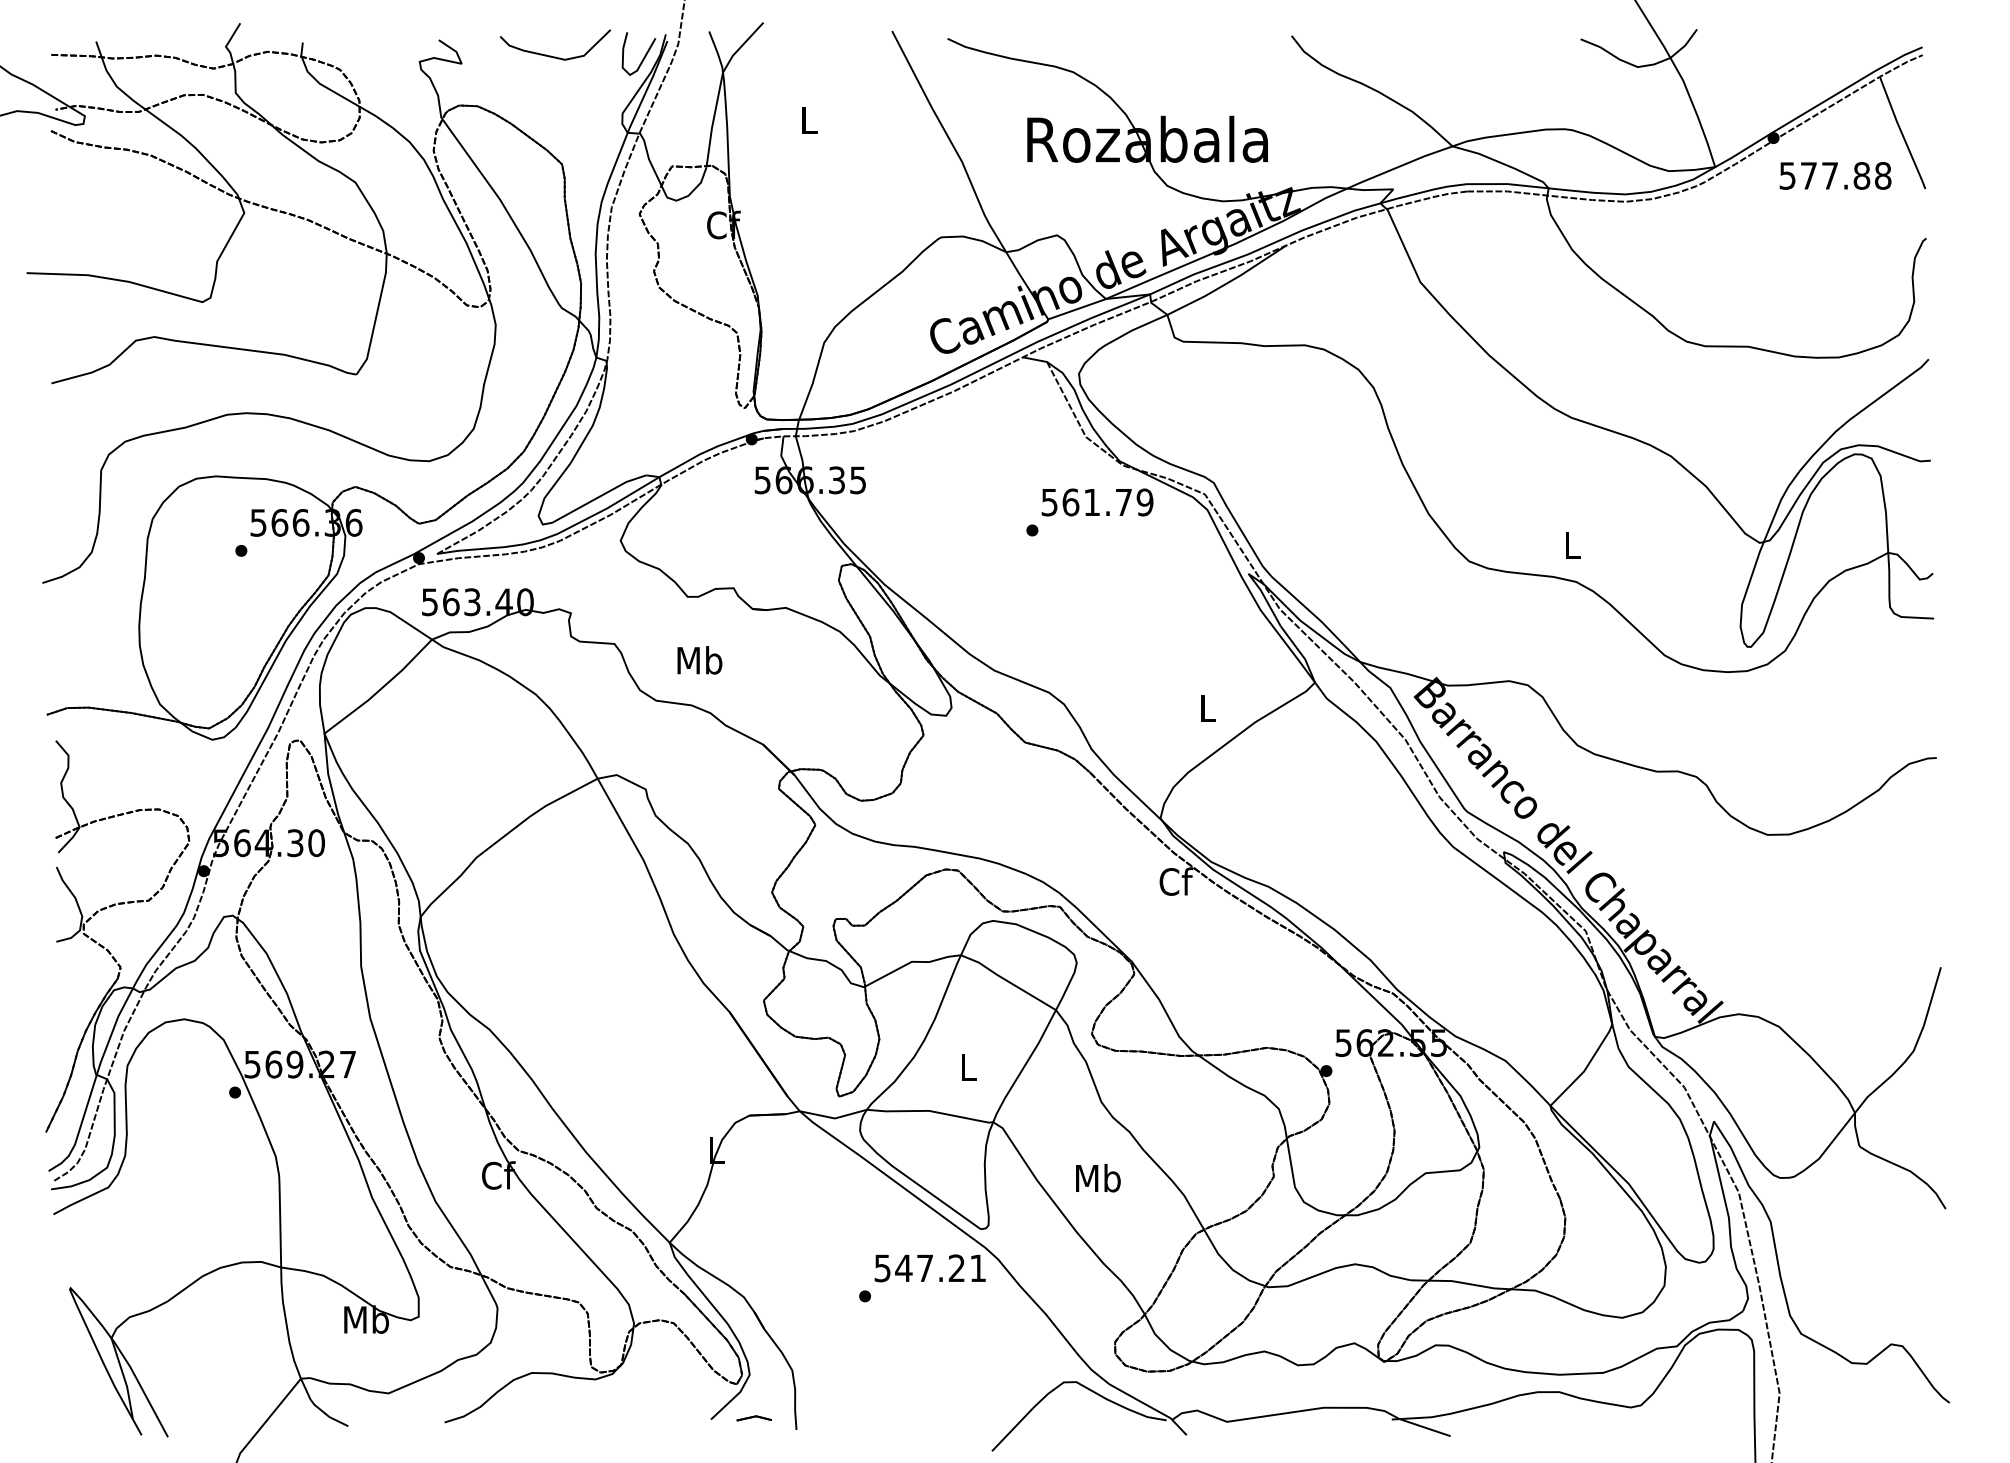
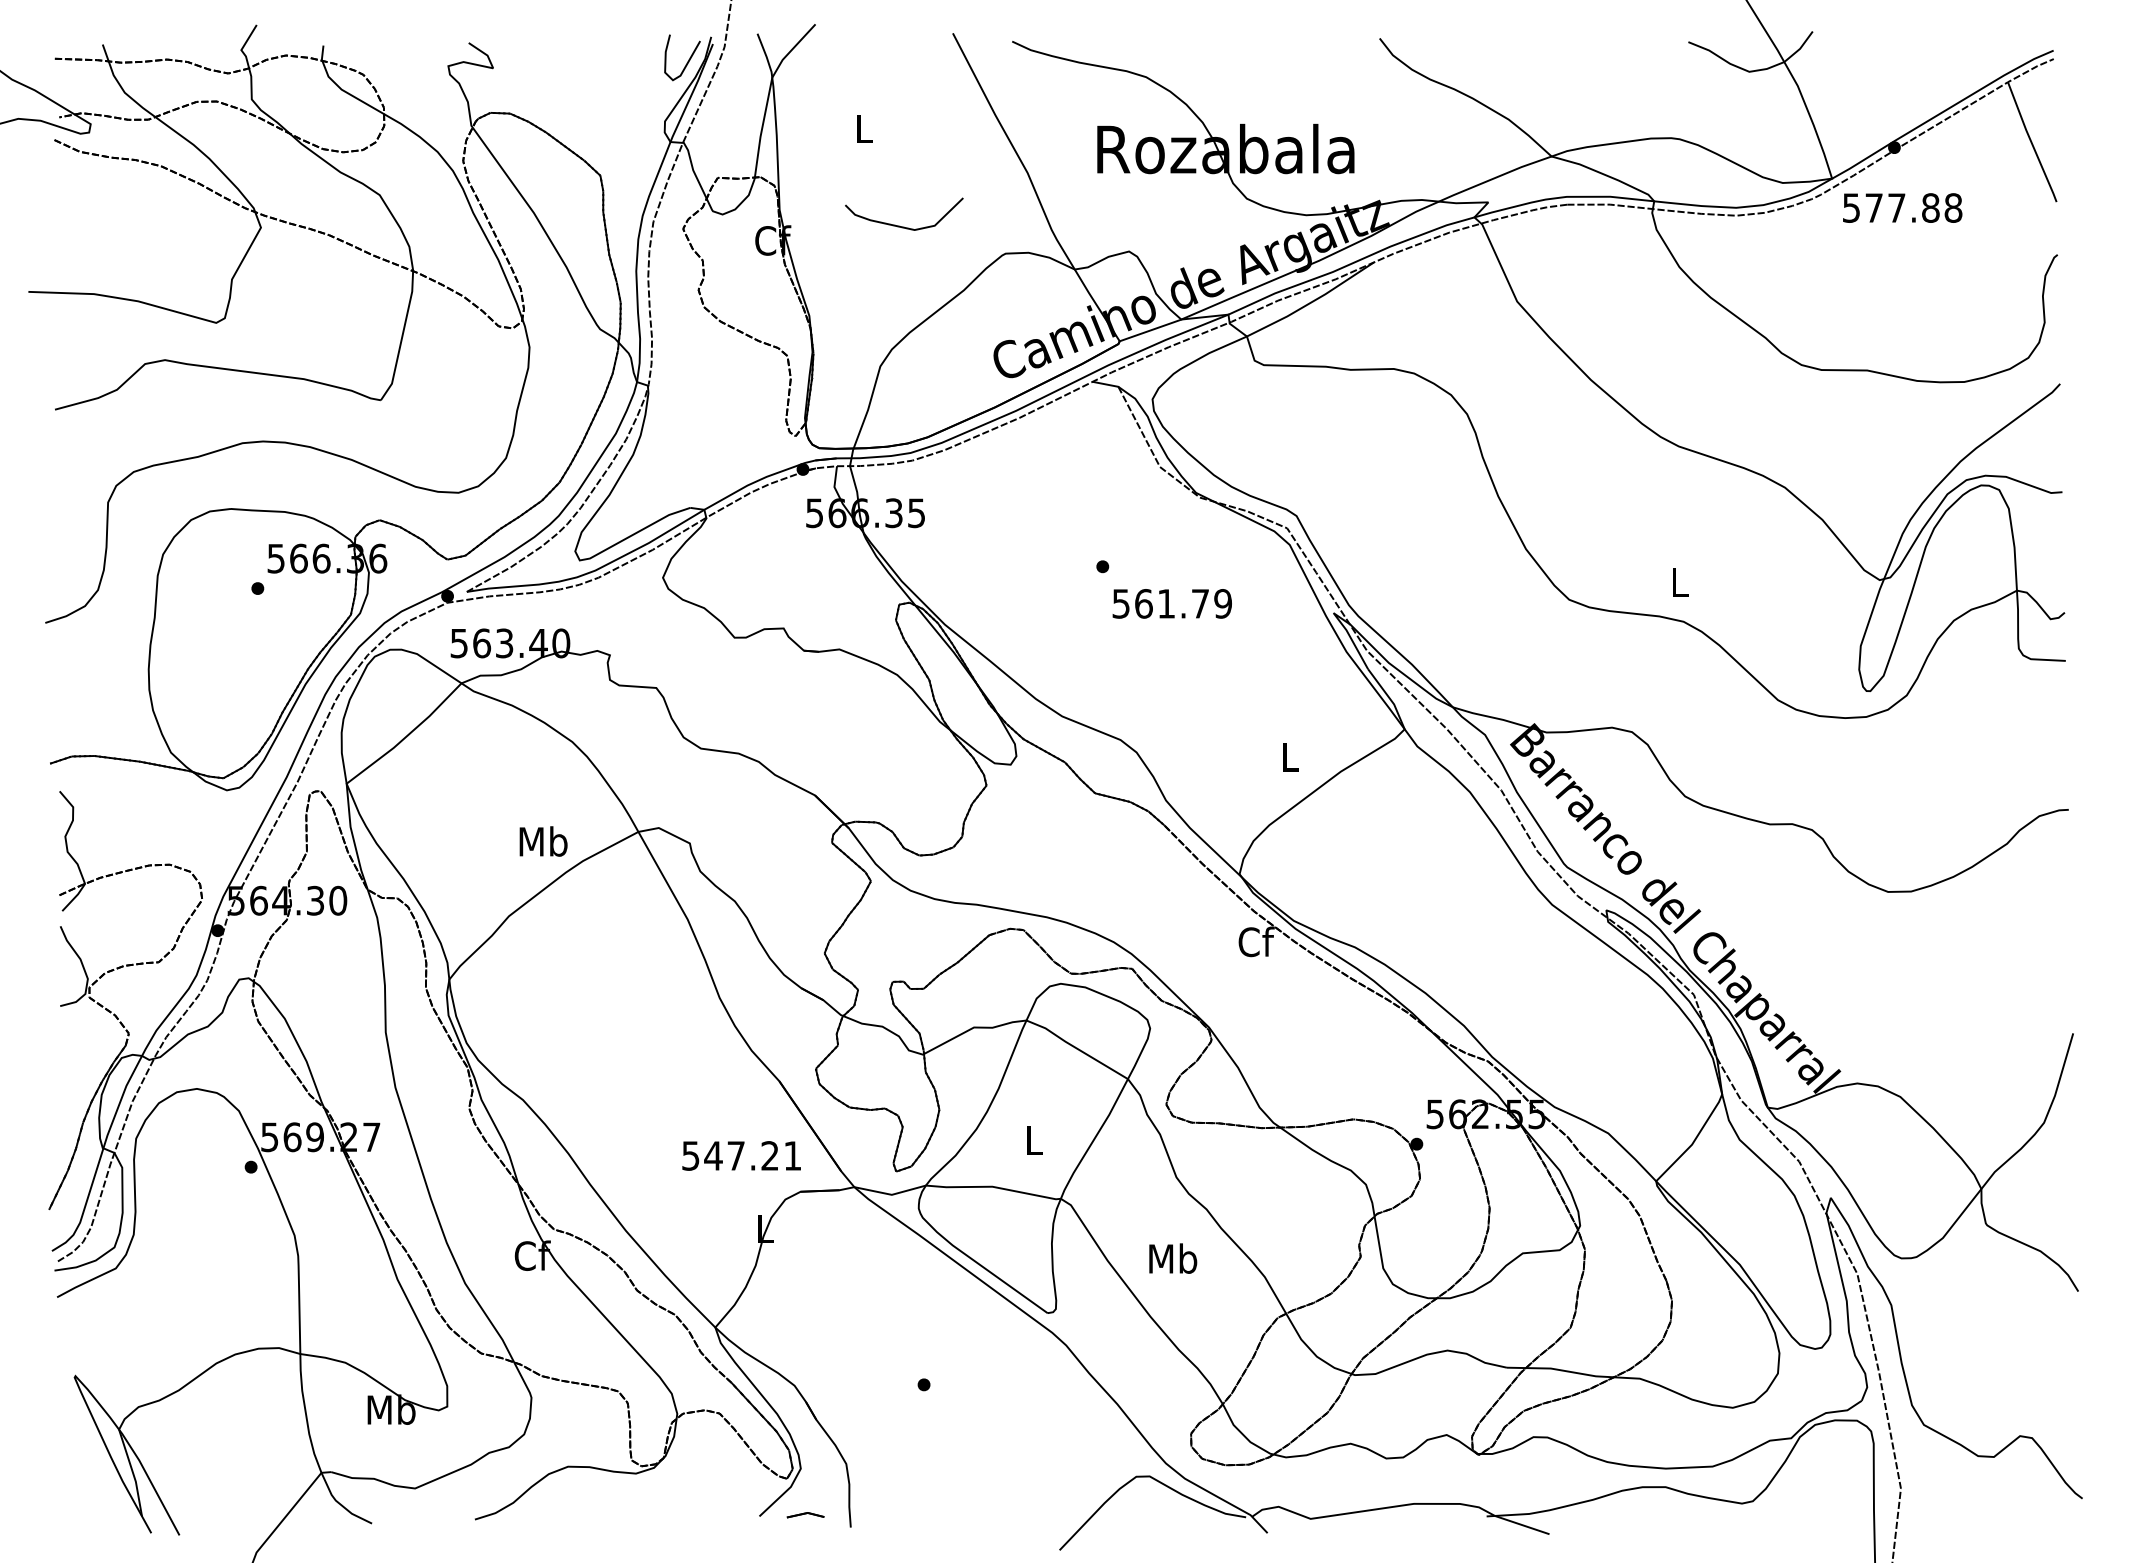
curve: (550, 55) -> (899, 225), moved
text: (1835, 175) -> (1902, 207), moved
text: (1096, 502) -> (1171, 603), moved
text: (699, 660) -> (543, 841), moved
text: (930, 1267) -> (741, 1155), moved

